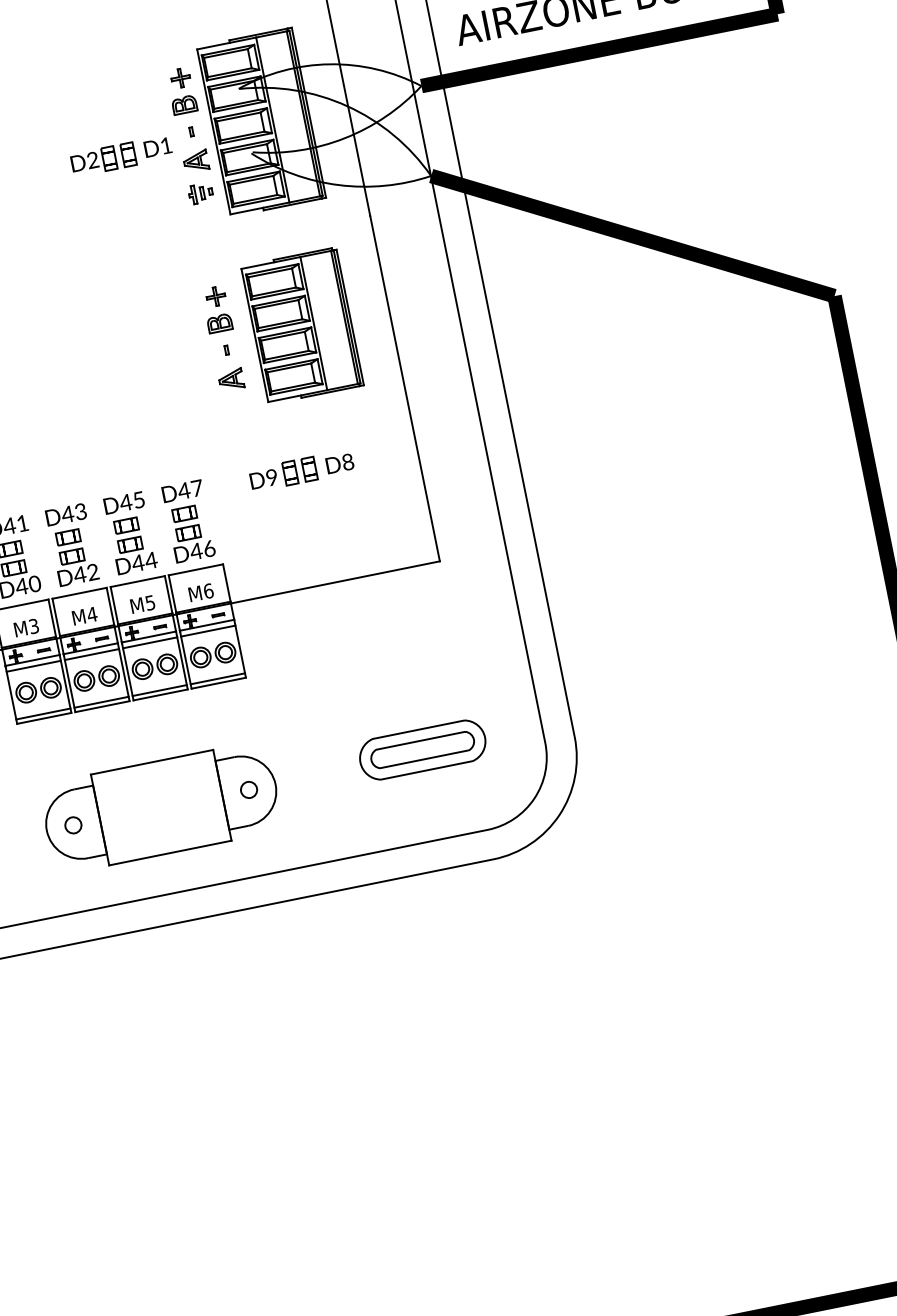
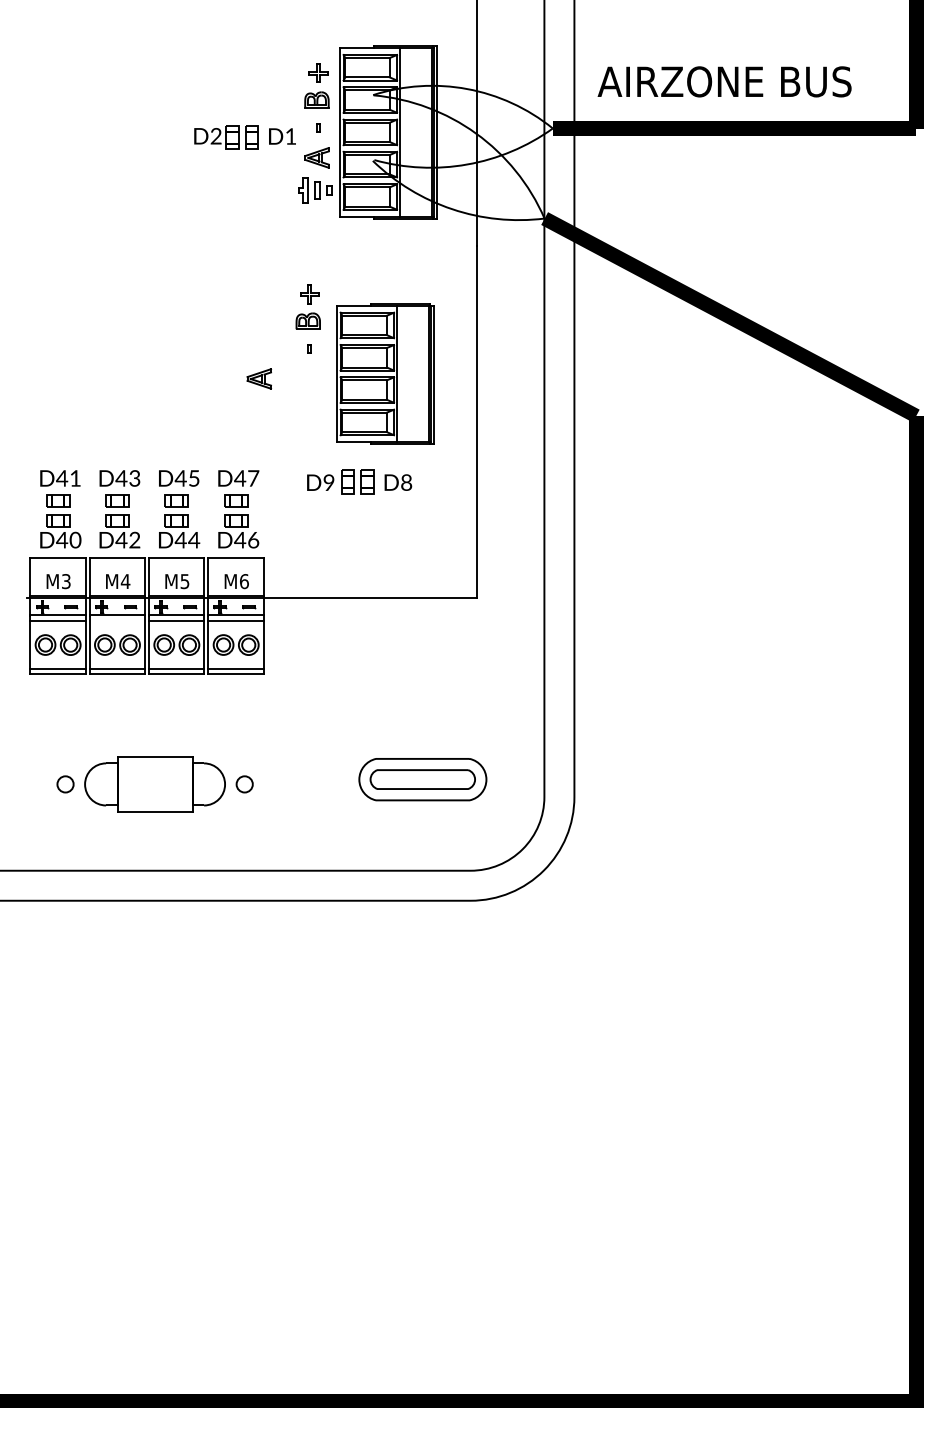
part: (200, 192) -> (315, 189), size x1.4
part: (302, 325) -> (385, 373), moved
part: (230, 379) -> (258, 378), moved
line: (91, 654) -> (117, 620), removed
part: (160, 807) -> (154, 784), size x0.6

